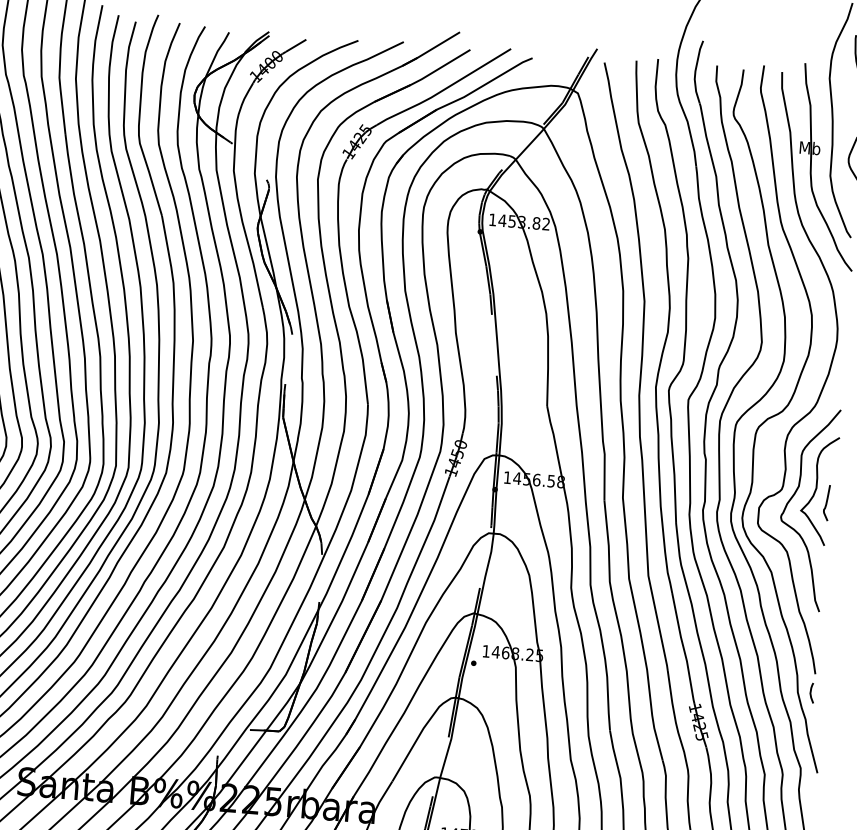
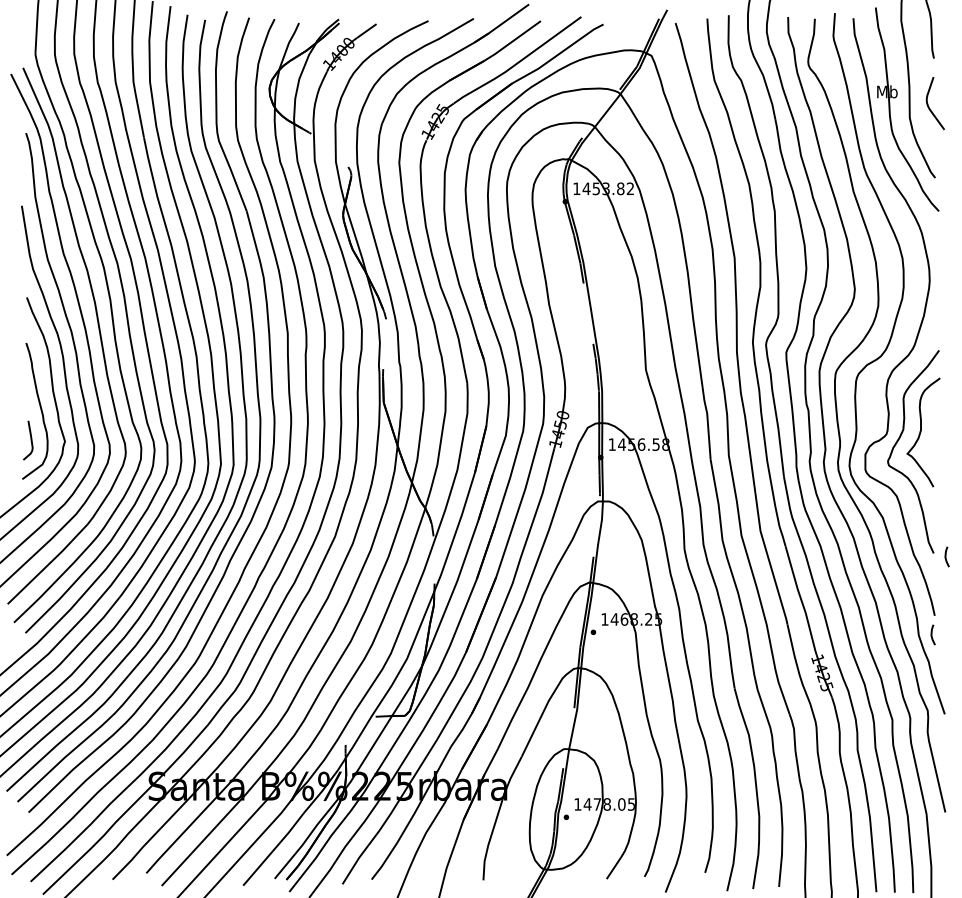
curve: (826, 503) -> (932, 444), removed
curve: (831, 616) -> (946, 556), added

